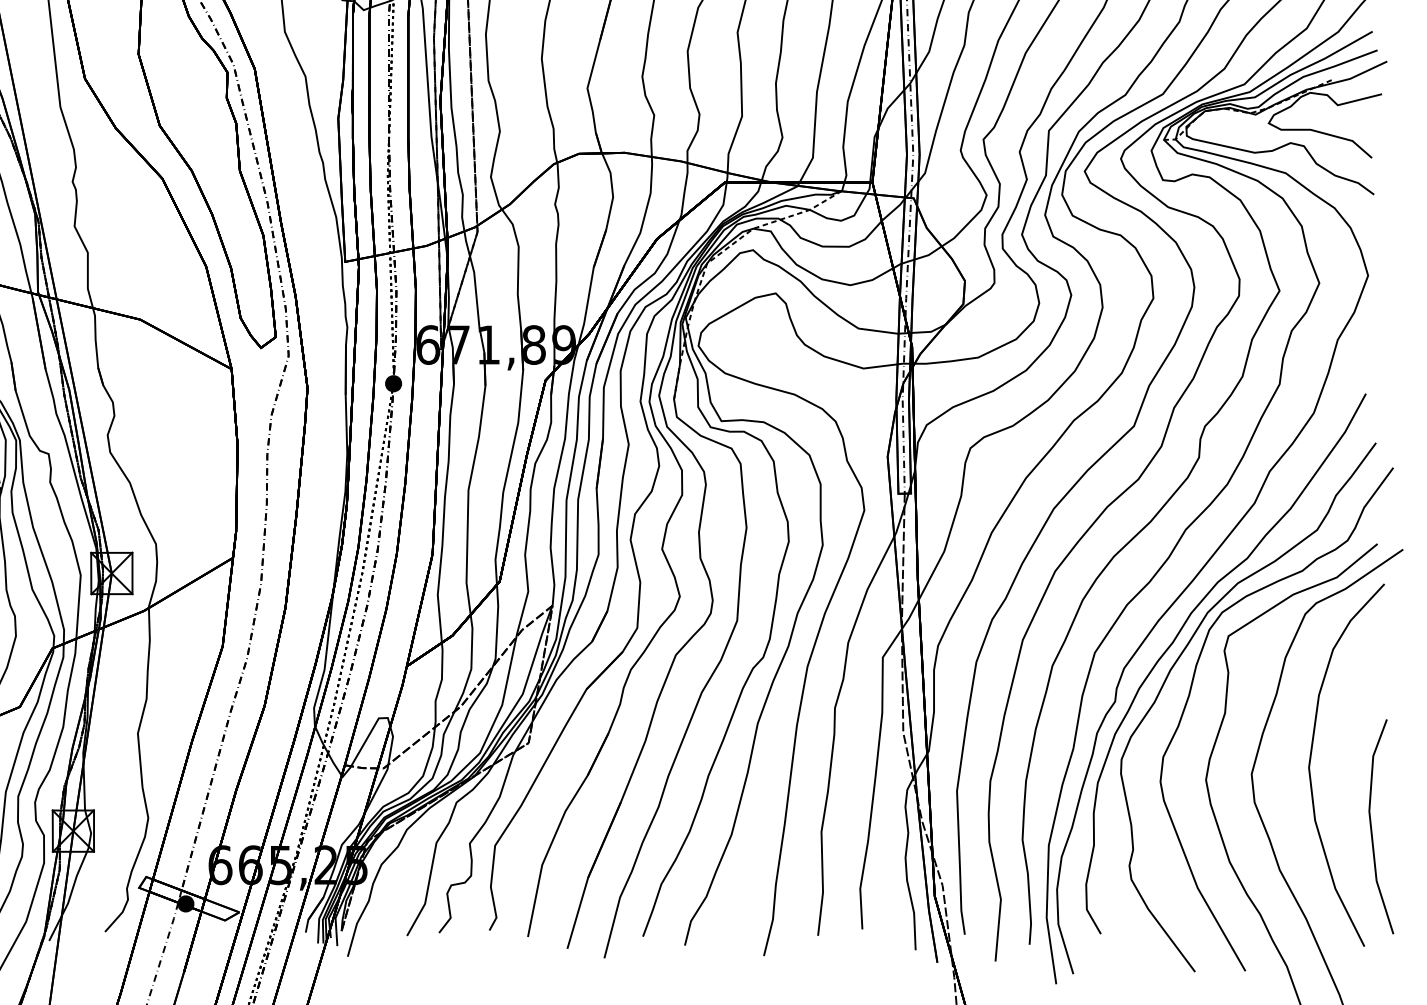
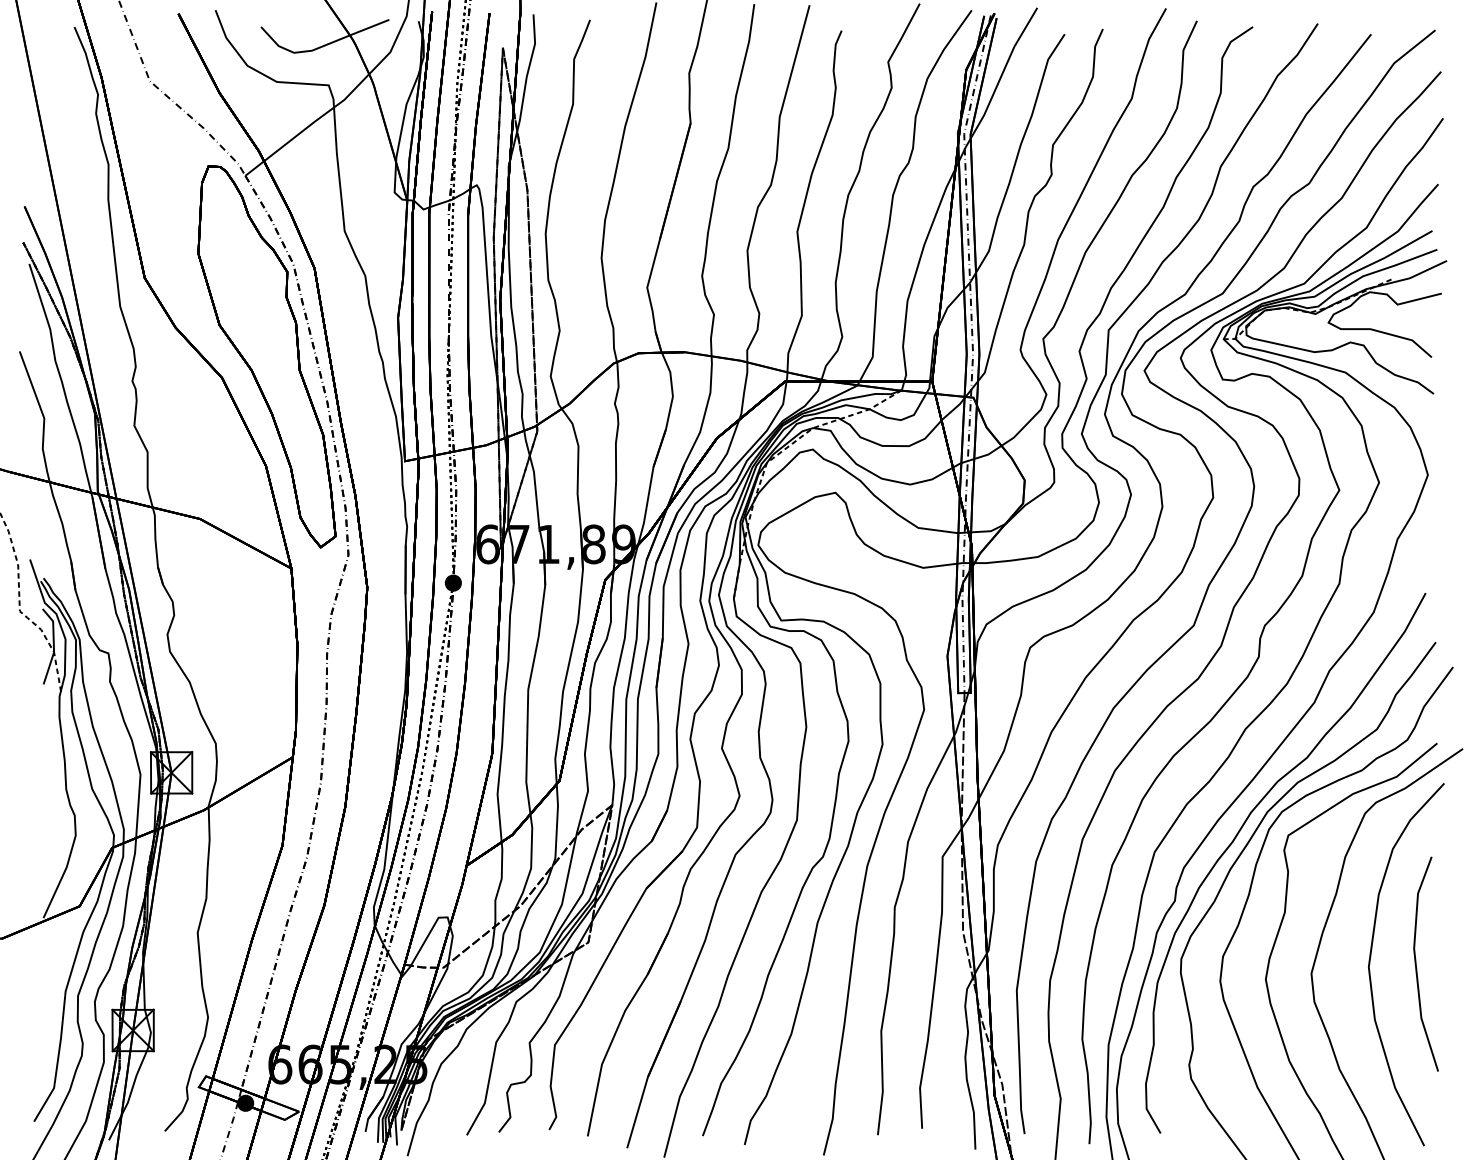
line: (1371, 826) -> (1416, 963), moved

